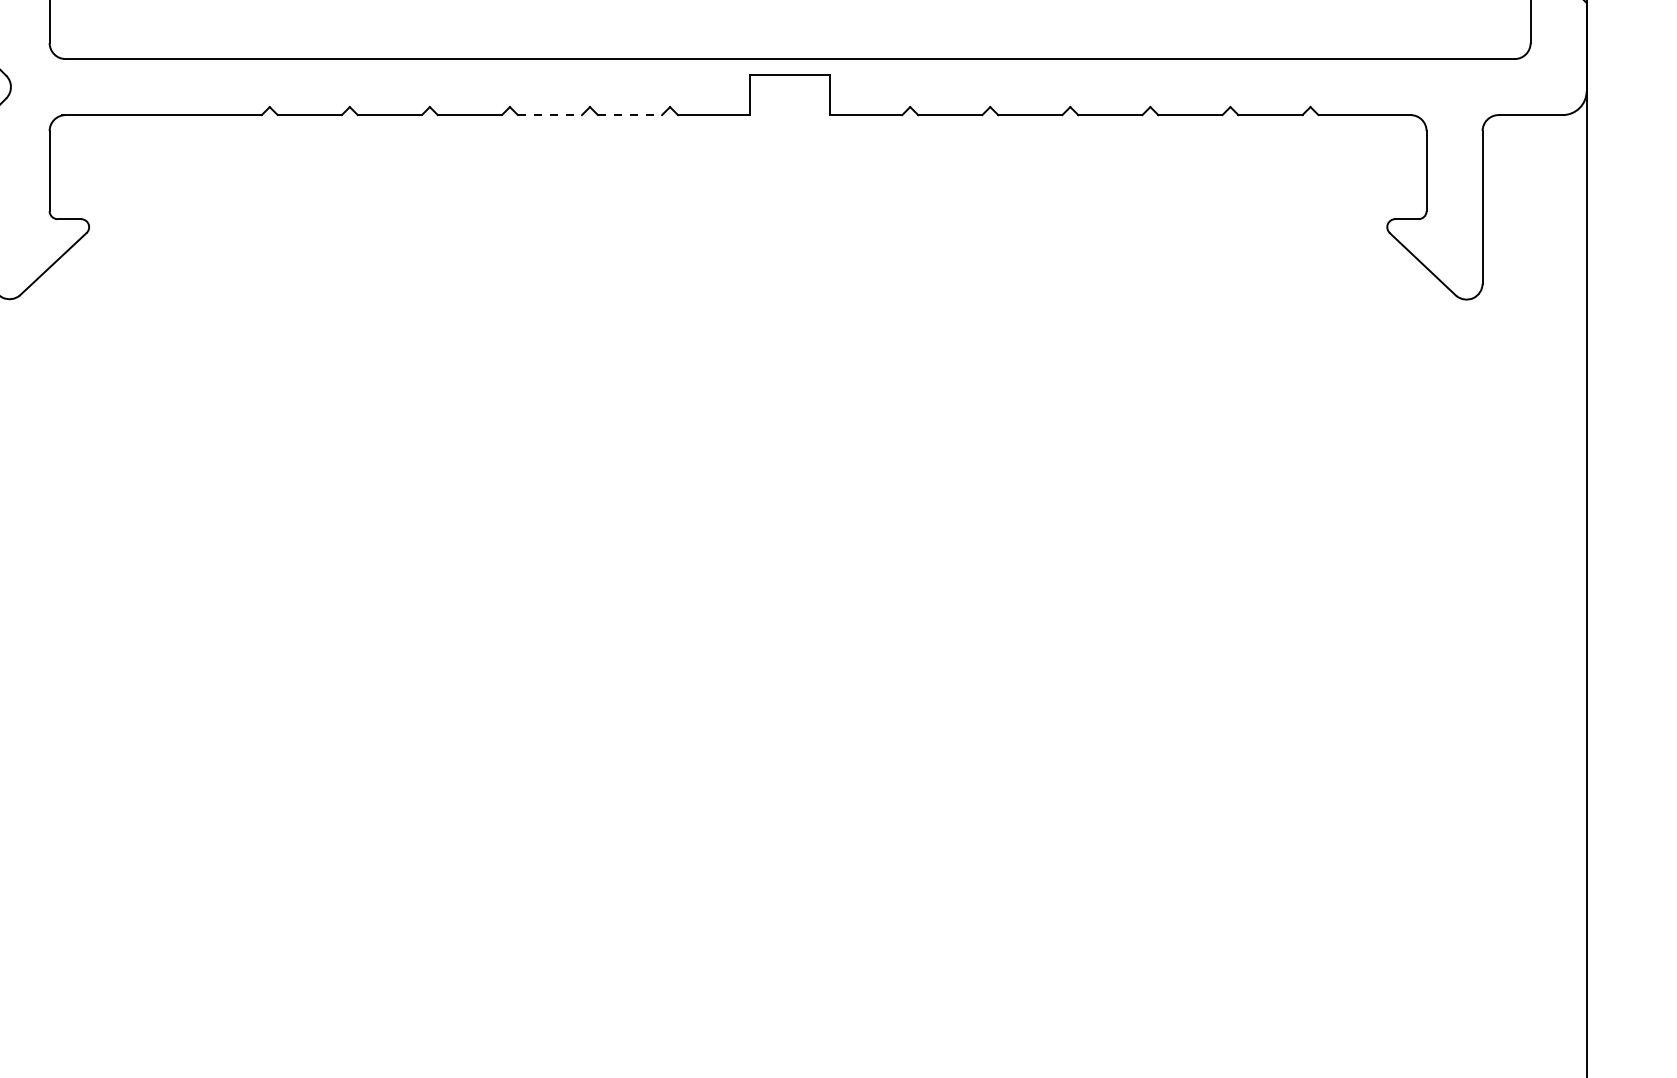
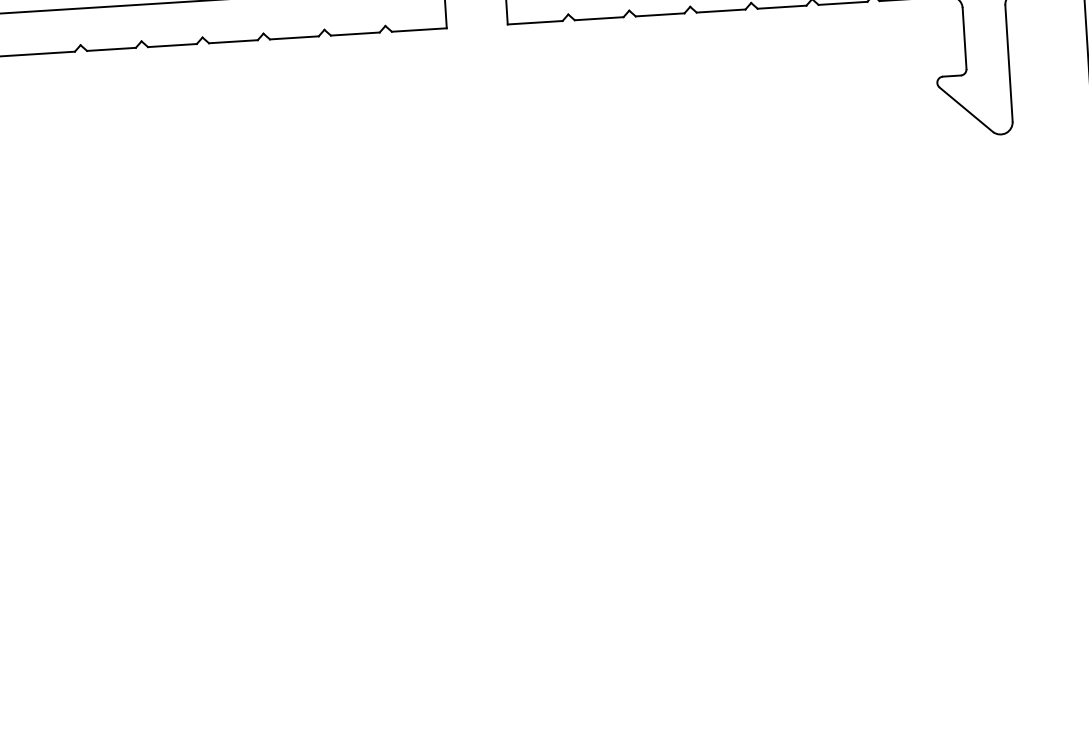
line: (550, 115) -> (294, 38), dashed -> solid
line: (630, 115) -> (355, 34), dashed -> solid

